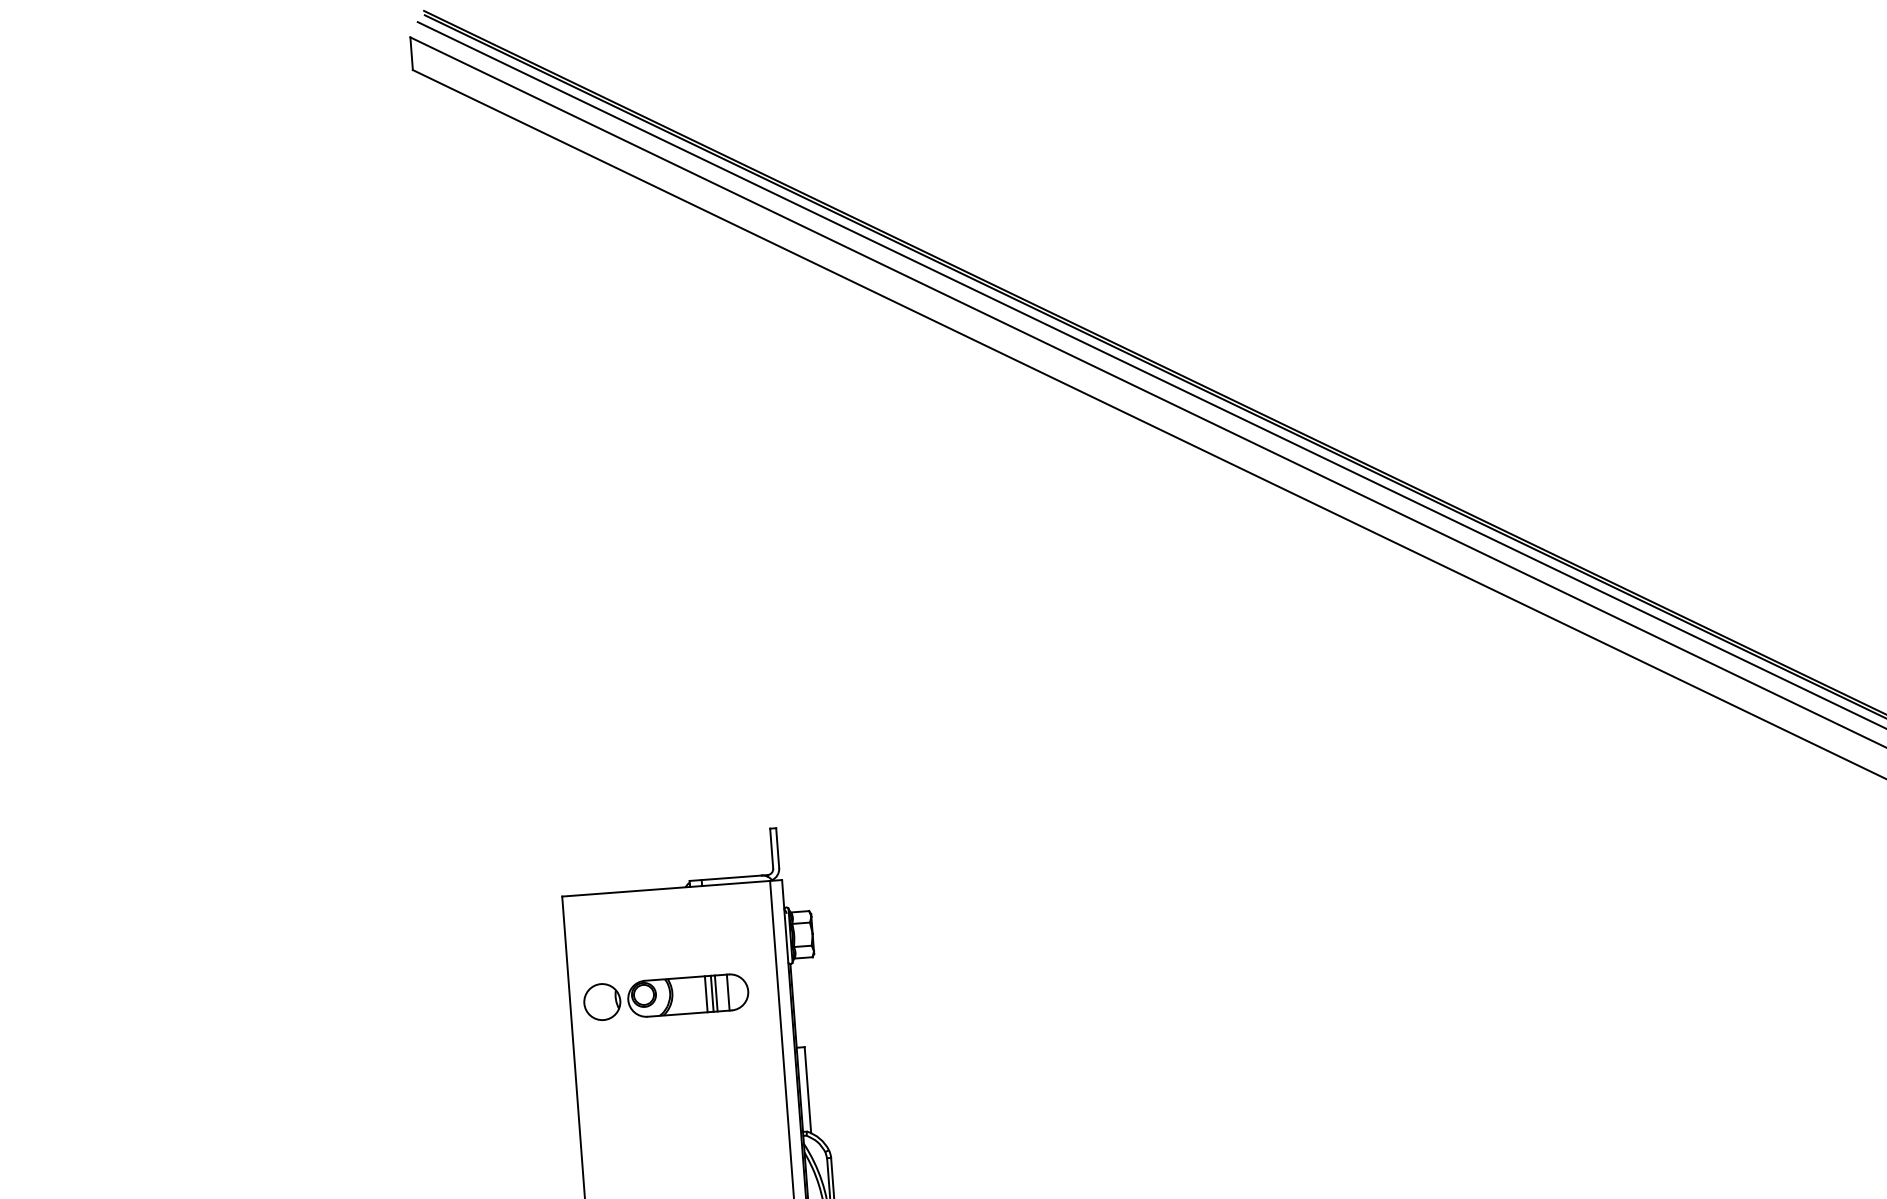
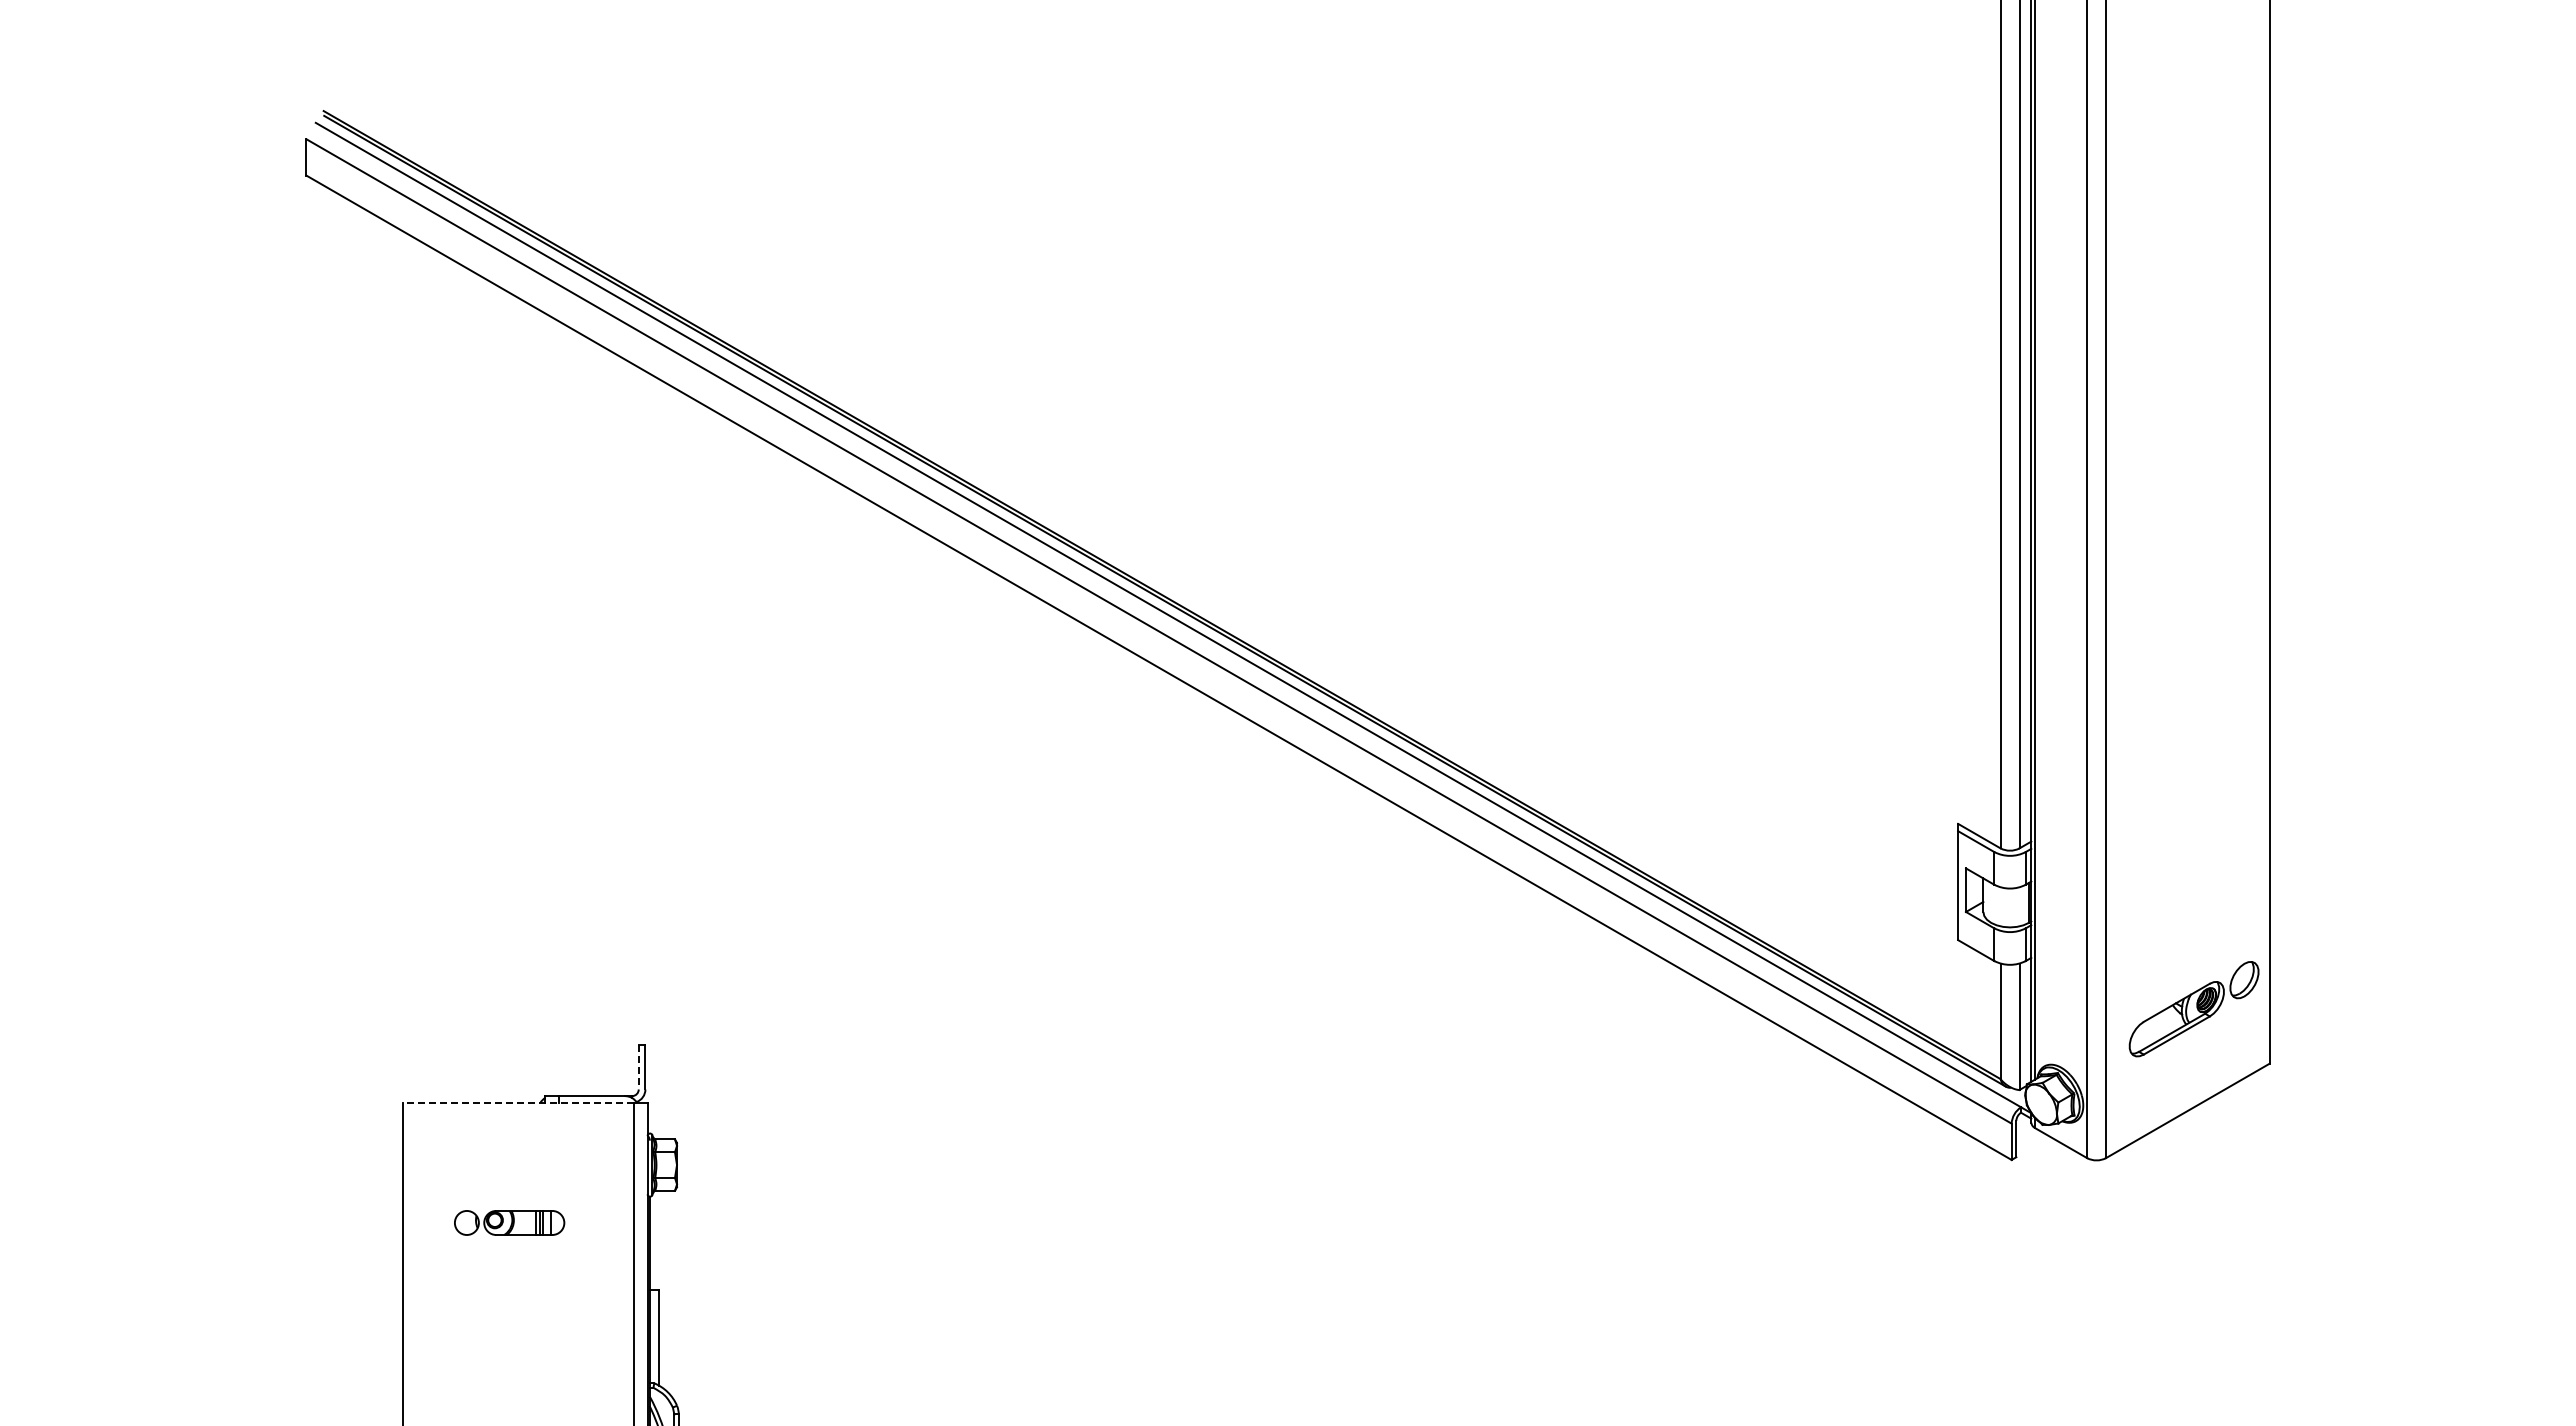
line: (771, 848) -> (638, 1067), solid -> dashed
line: (666, 888) -> (518, 1102), solid -> dashed
part: (666, 996) -> (509, 1222), size x0.6

